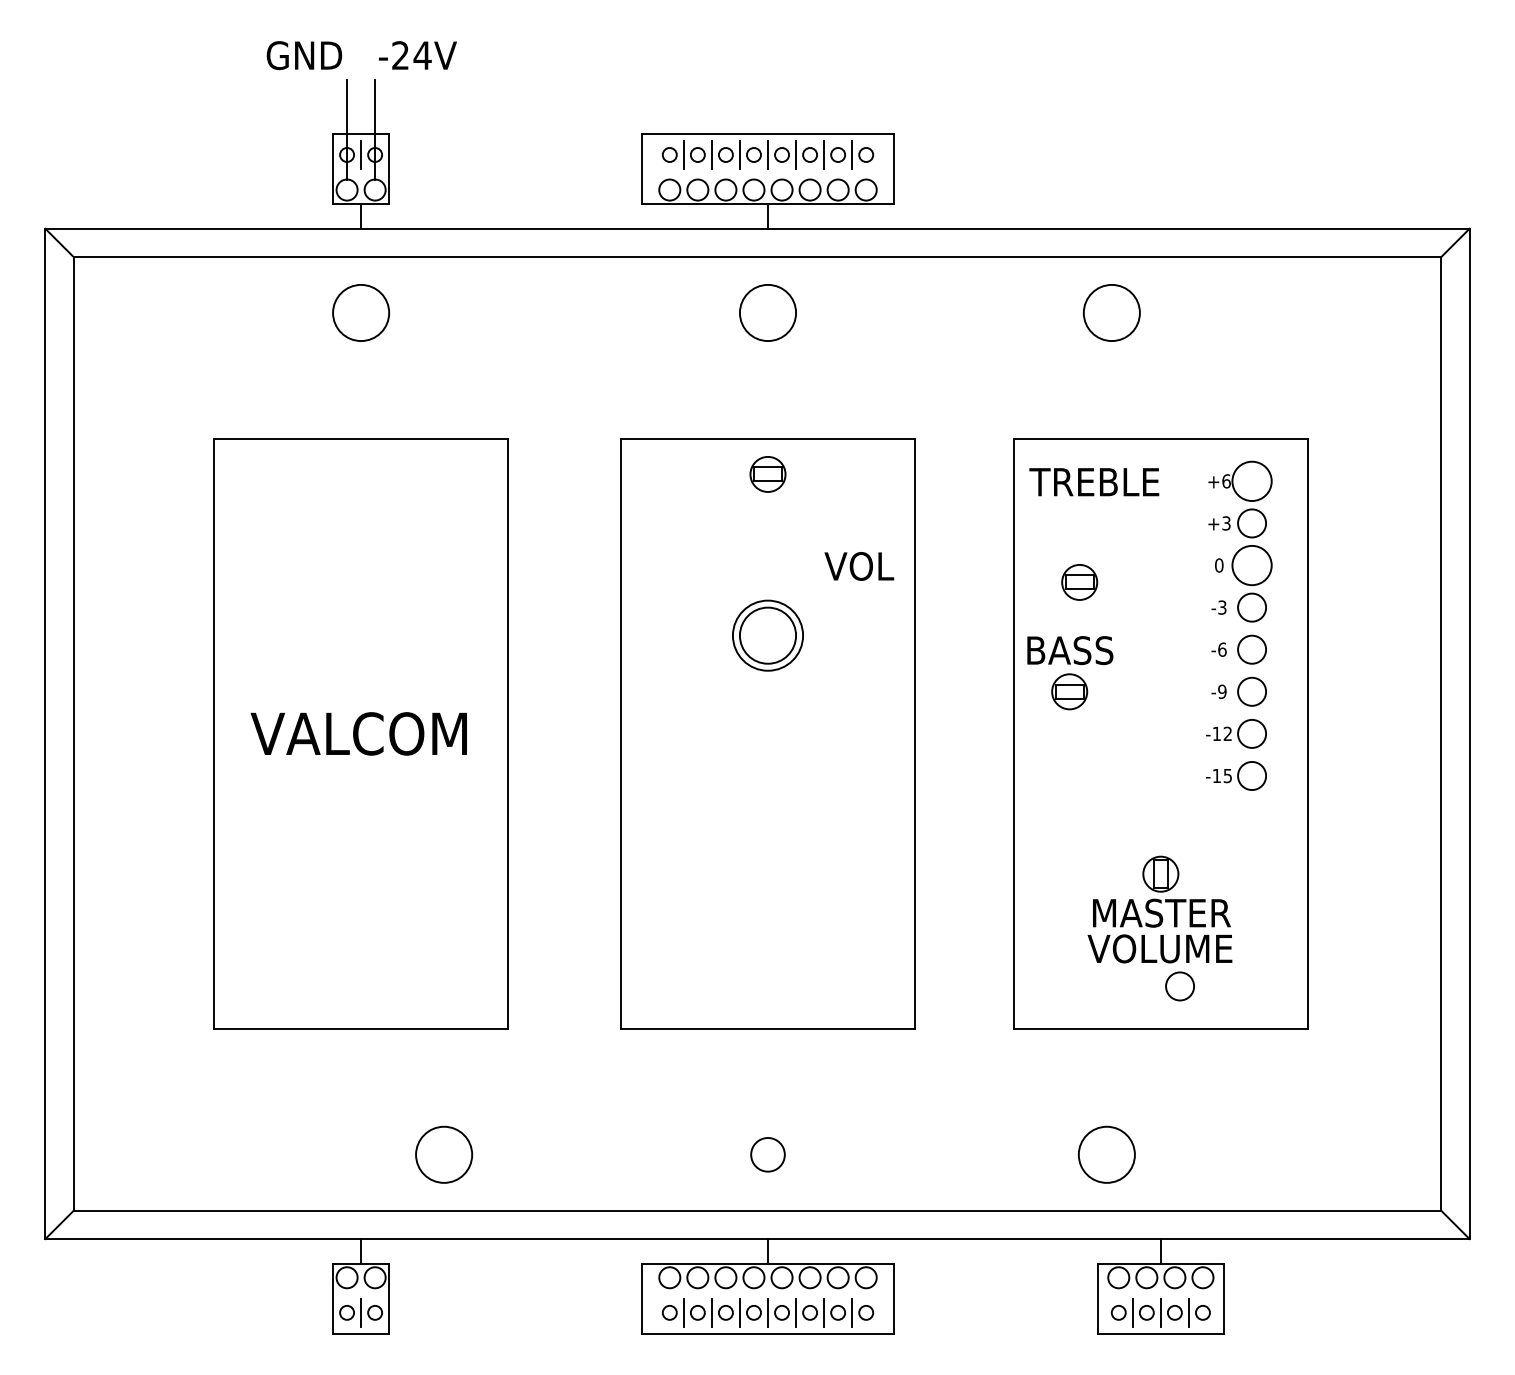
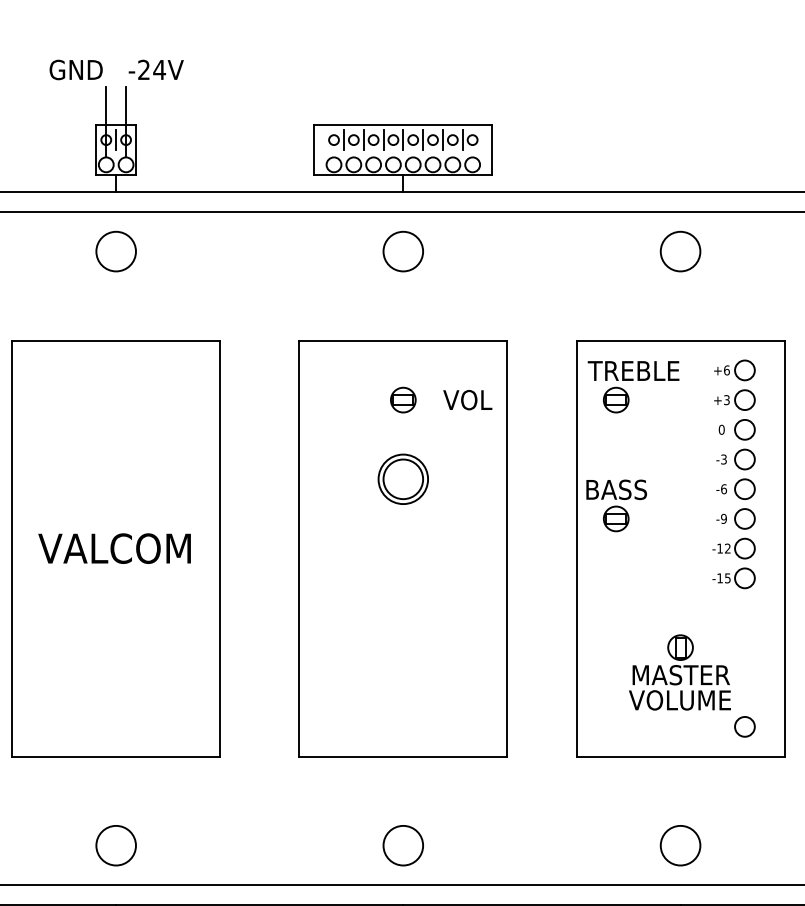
circle: (1111, 312) -> (680, 251), moved
part: (767, 474) -> (402, 400), moved
circle: (1252, 481) -> (745, 370), size x0.71
circle: (1252, 565) -> (745, 429), size x0.71
text: (859, 566) -> (467, 400), moved
part: (1079, 582) -> (616, 400), moved
circle: (1179, 986) -> (744, 726), moved
circle: (444, 1154) -> (116, 845), moved
circle: (767, 1154) -> (402, 845), size x1.67
circle: (1106, 1154) -> (680, 845), moved

